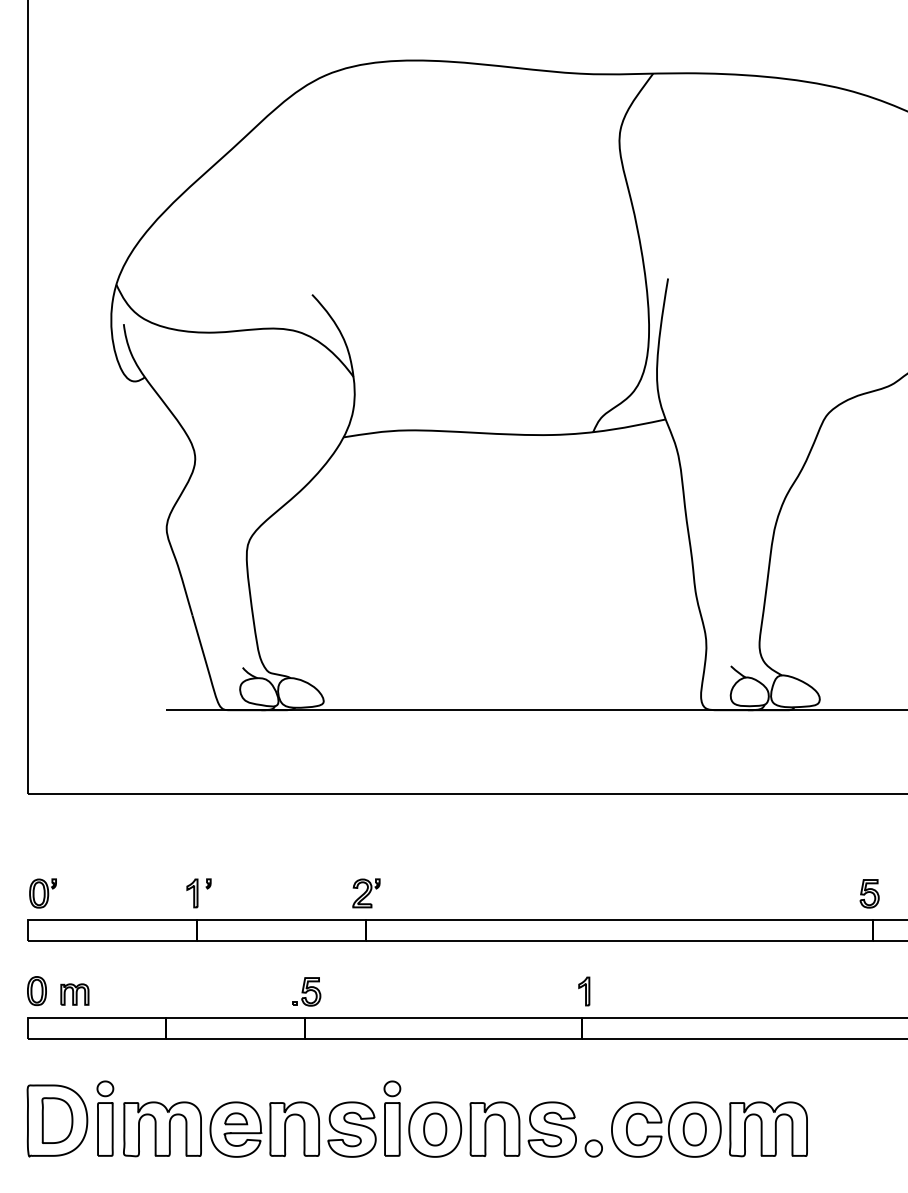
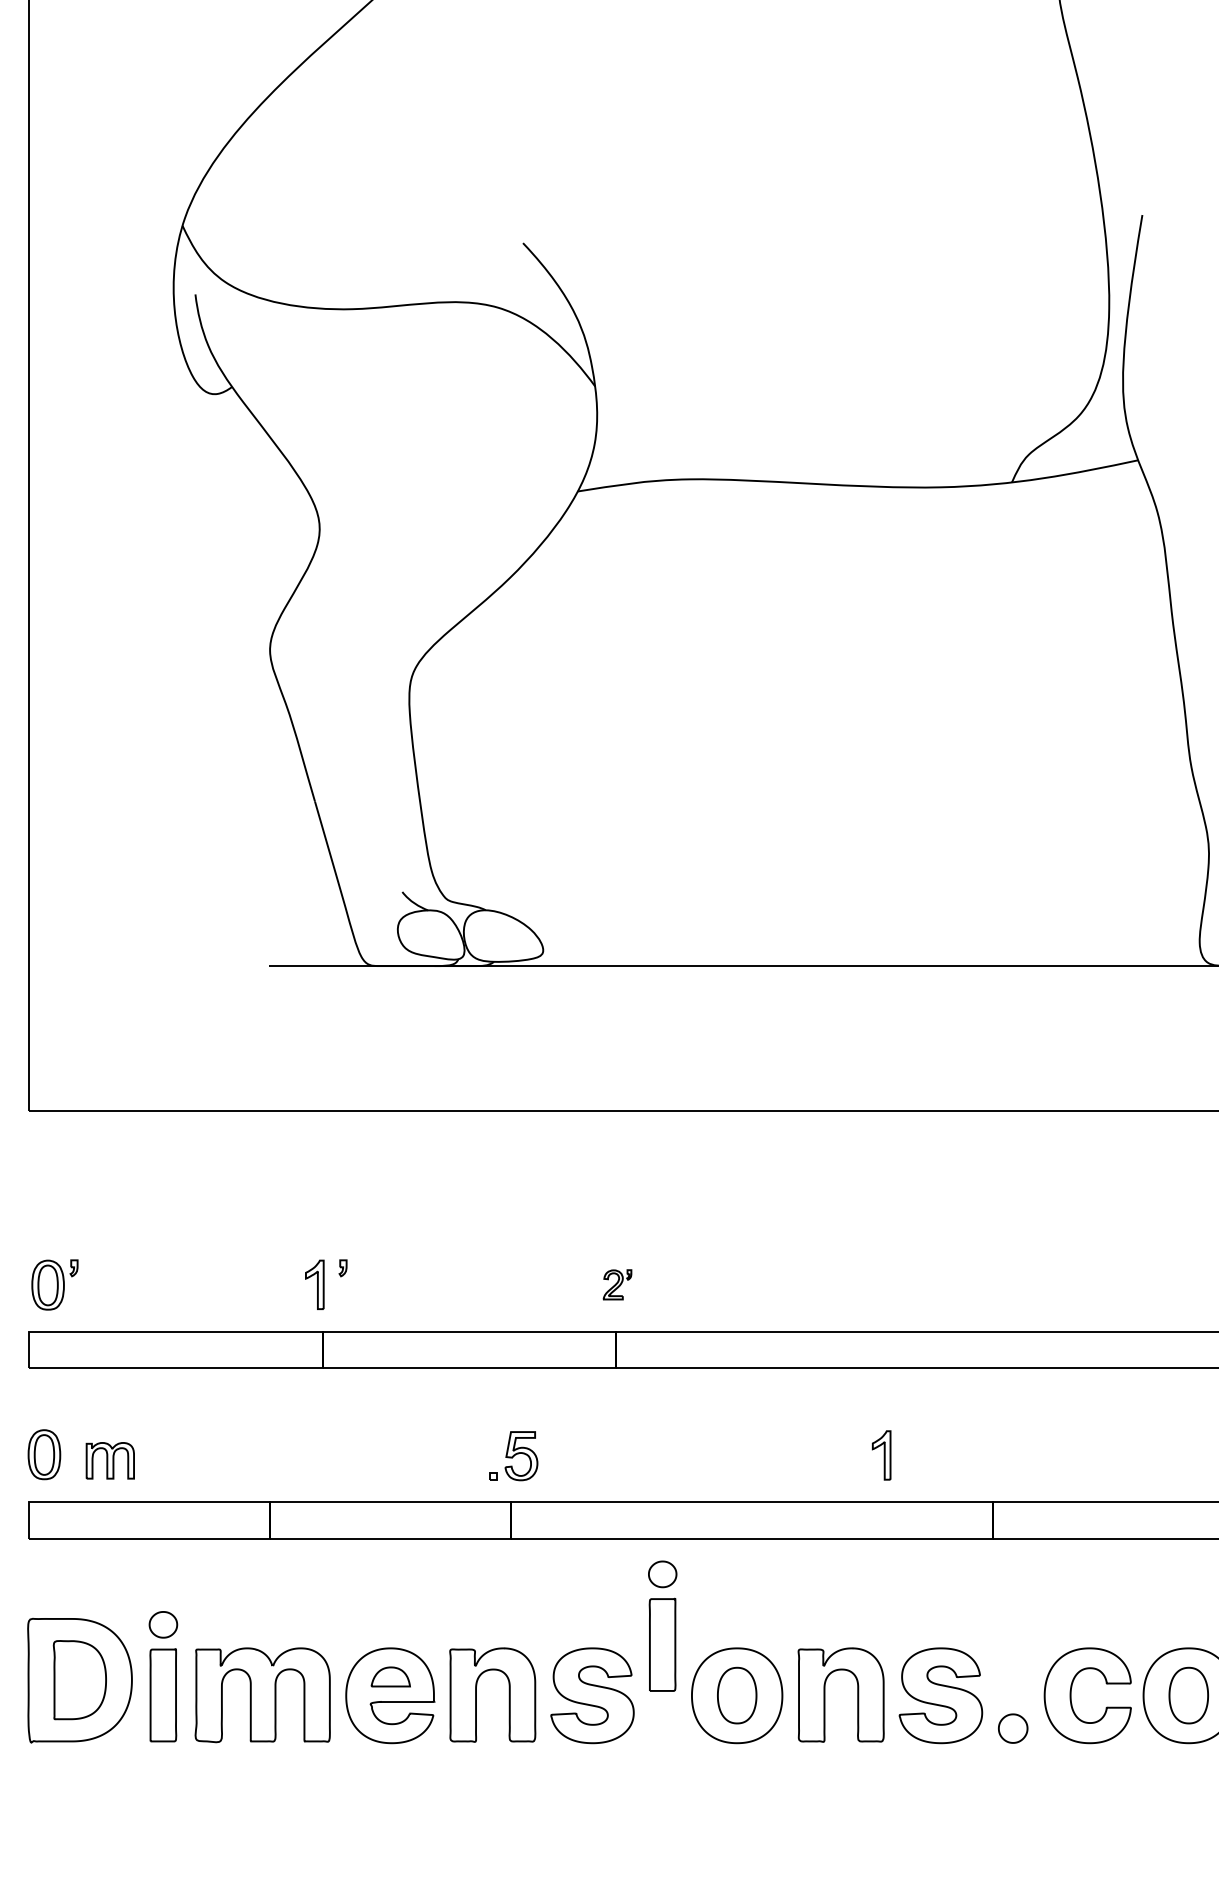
part: (366, 893) -> (617, 1284), size x0.6
part: (584, 991) -> (882, 1455), moved
part: (392, 1118) -> (662, 1625), moved

